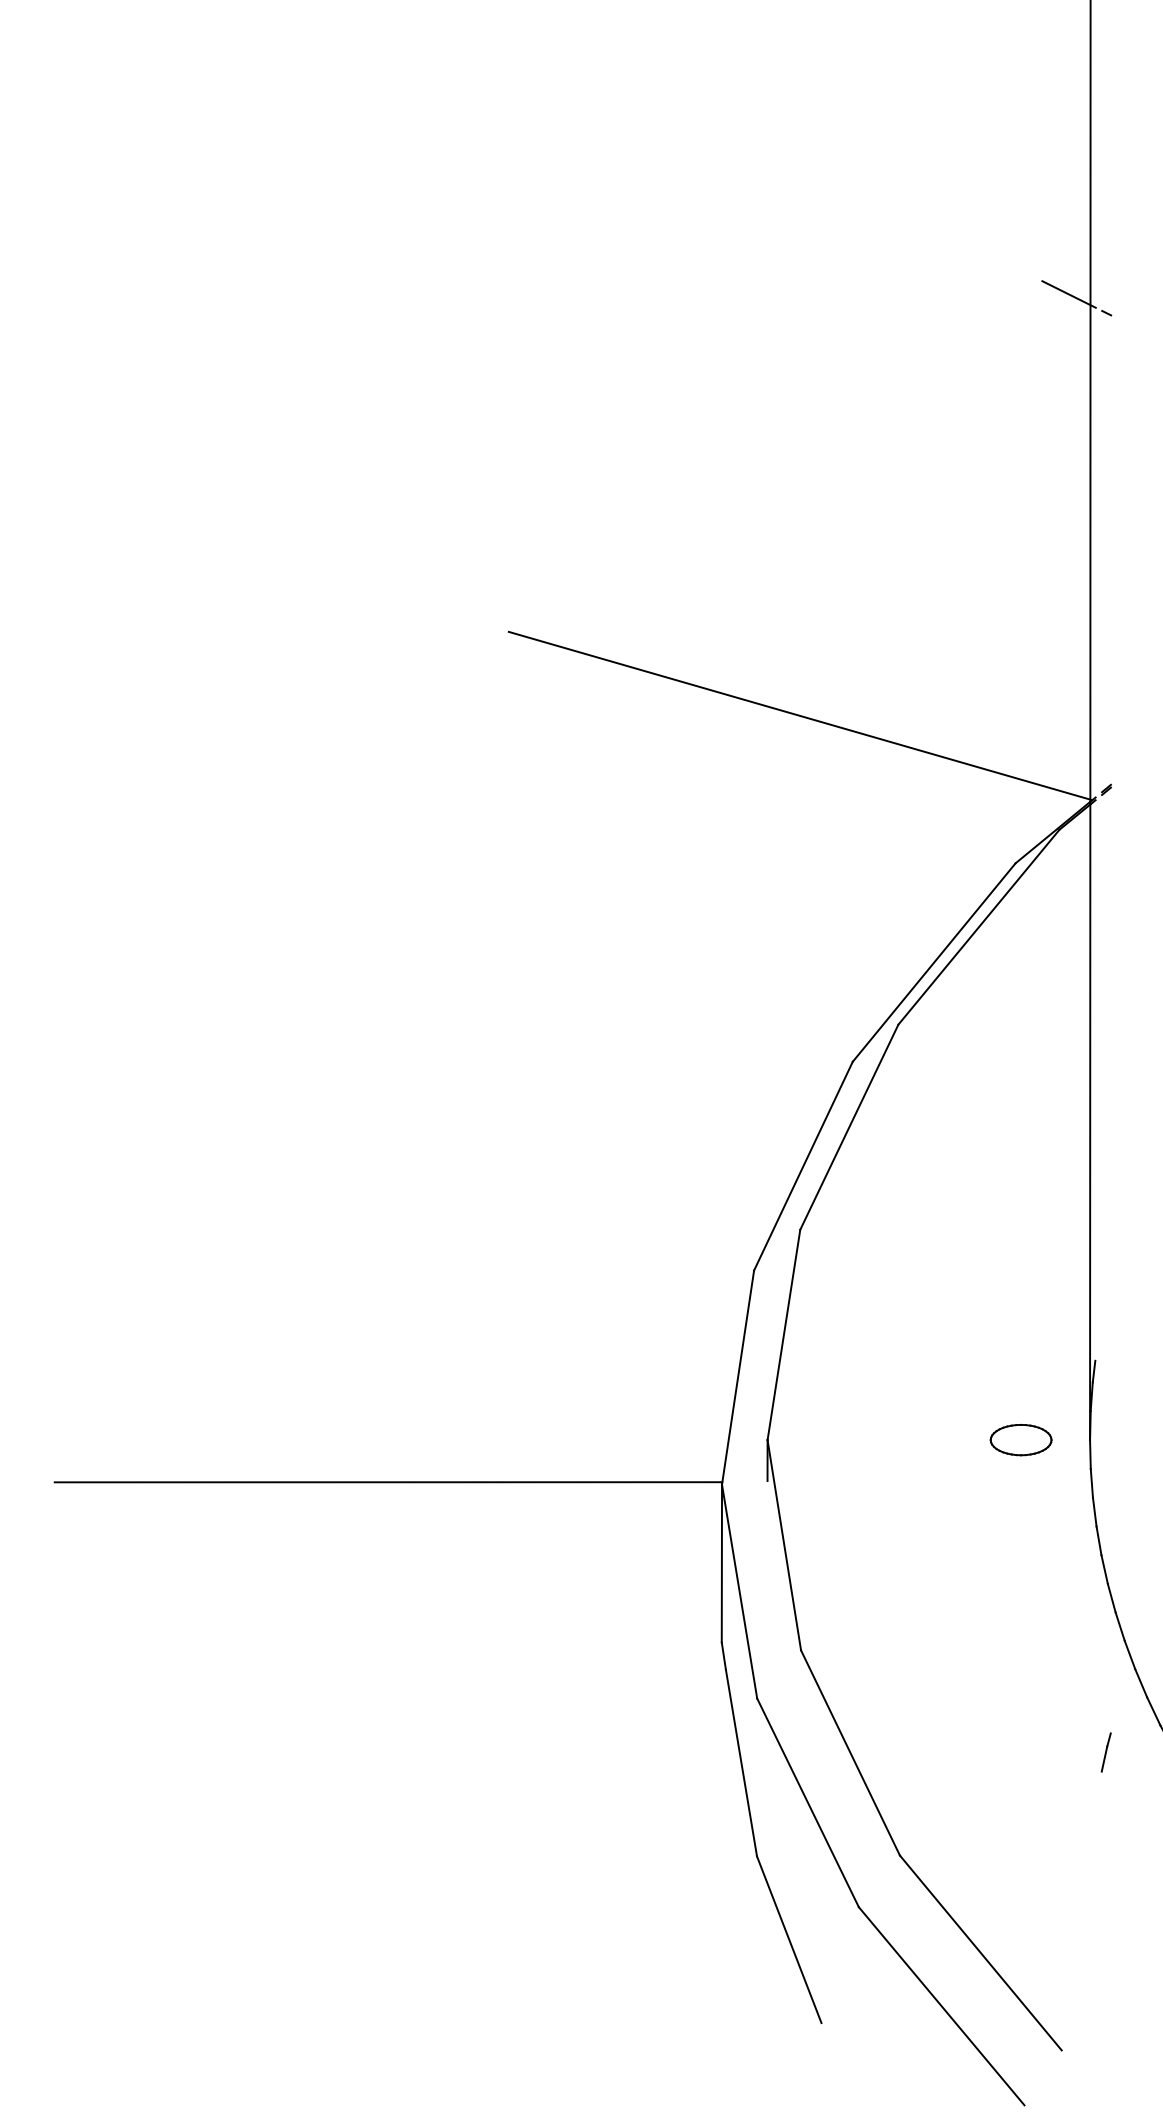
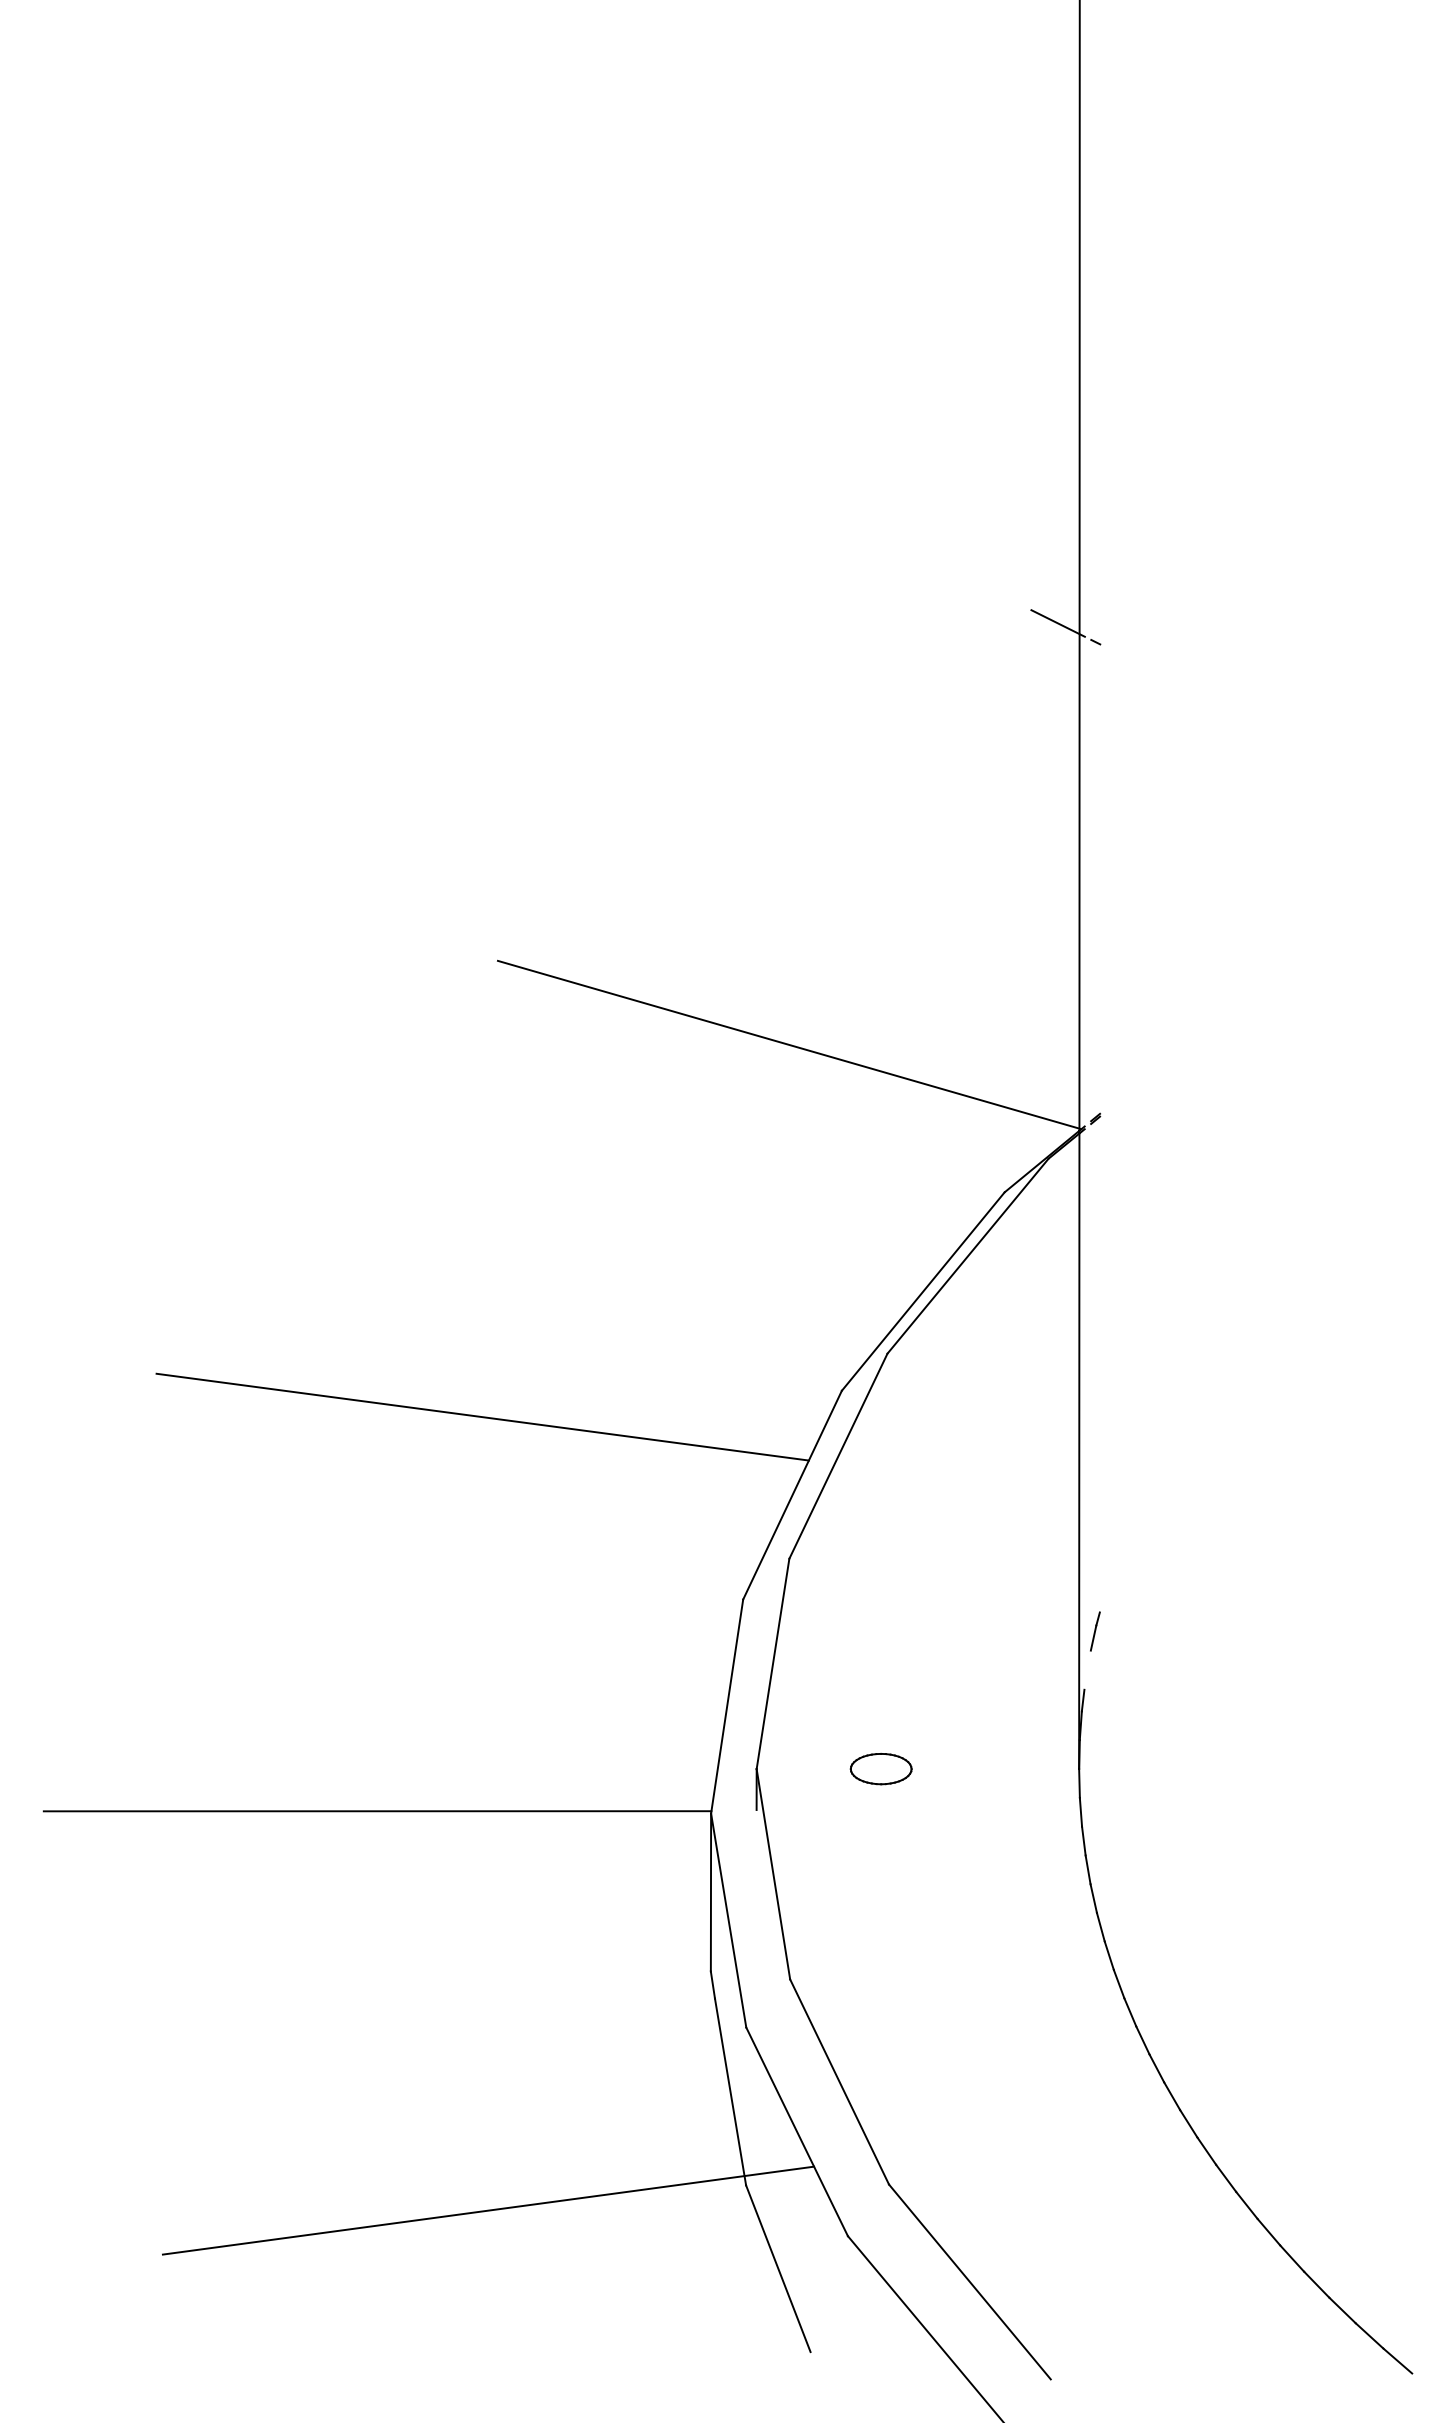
line: (493, 1087) -> (482, 1416), added
part: (1020, 1440) -> (880, 1769), moved
line: (1106, 1752) -> (1095, 1631), moved
line: (499, 1881) -> (488, 2210), added

